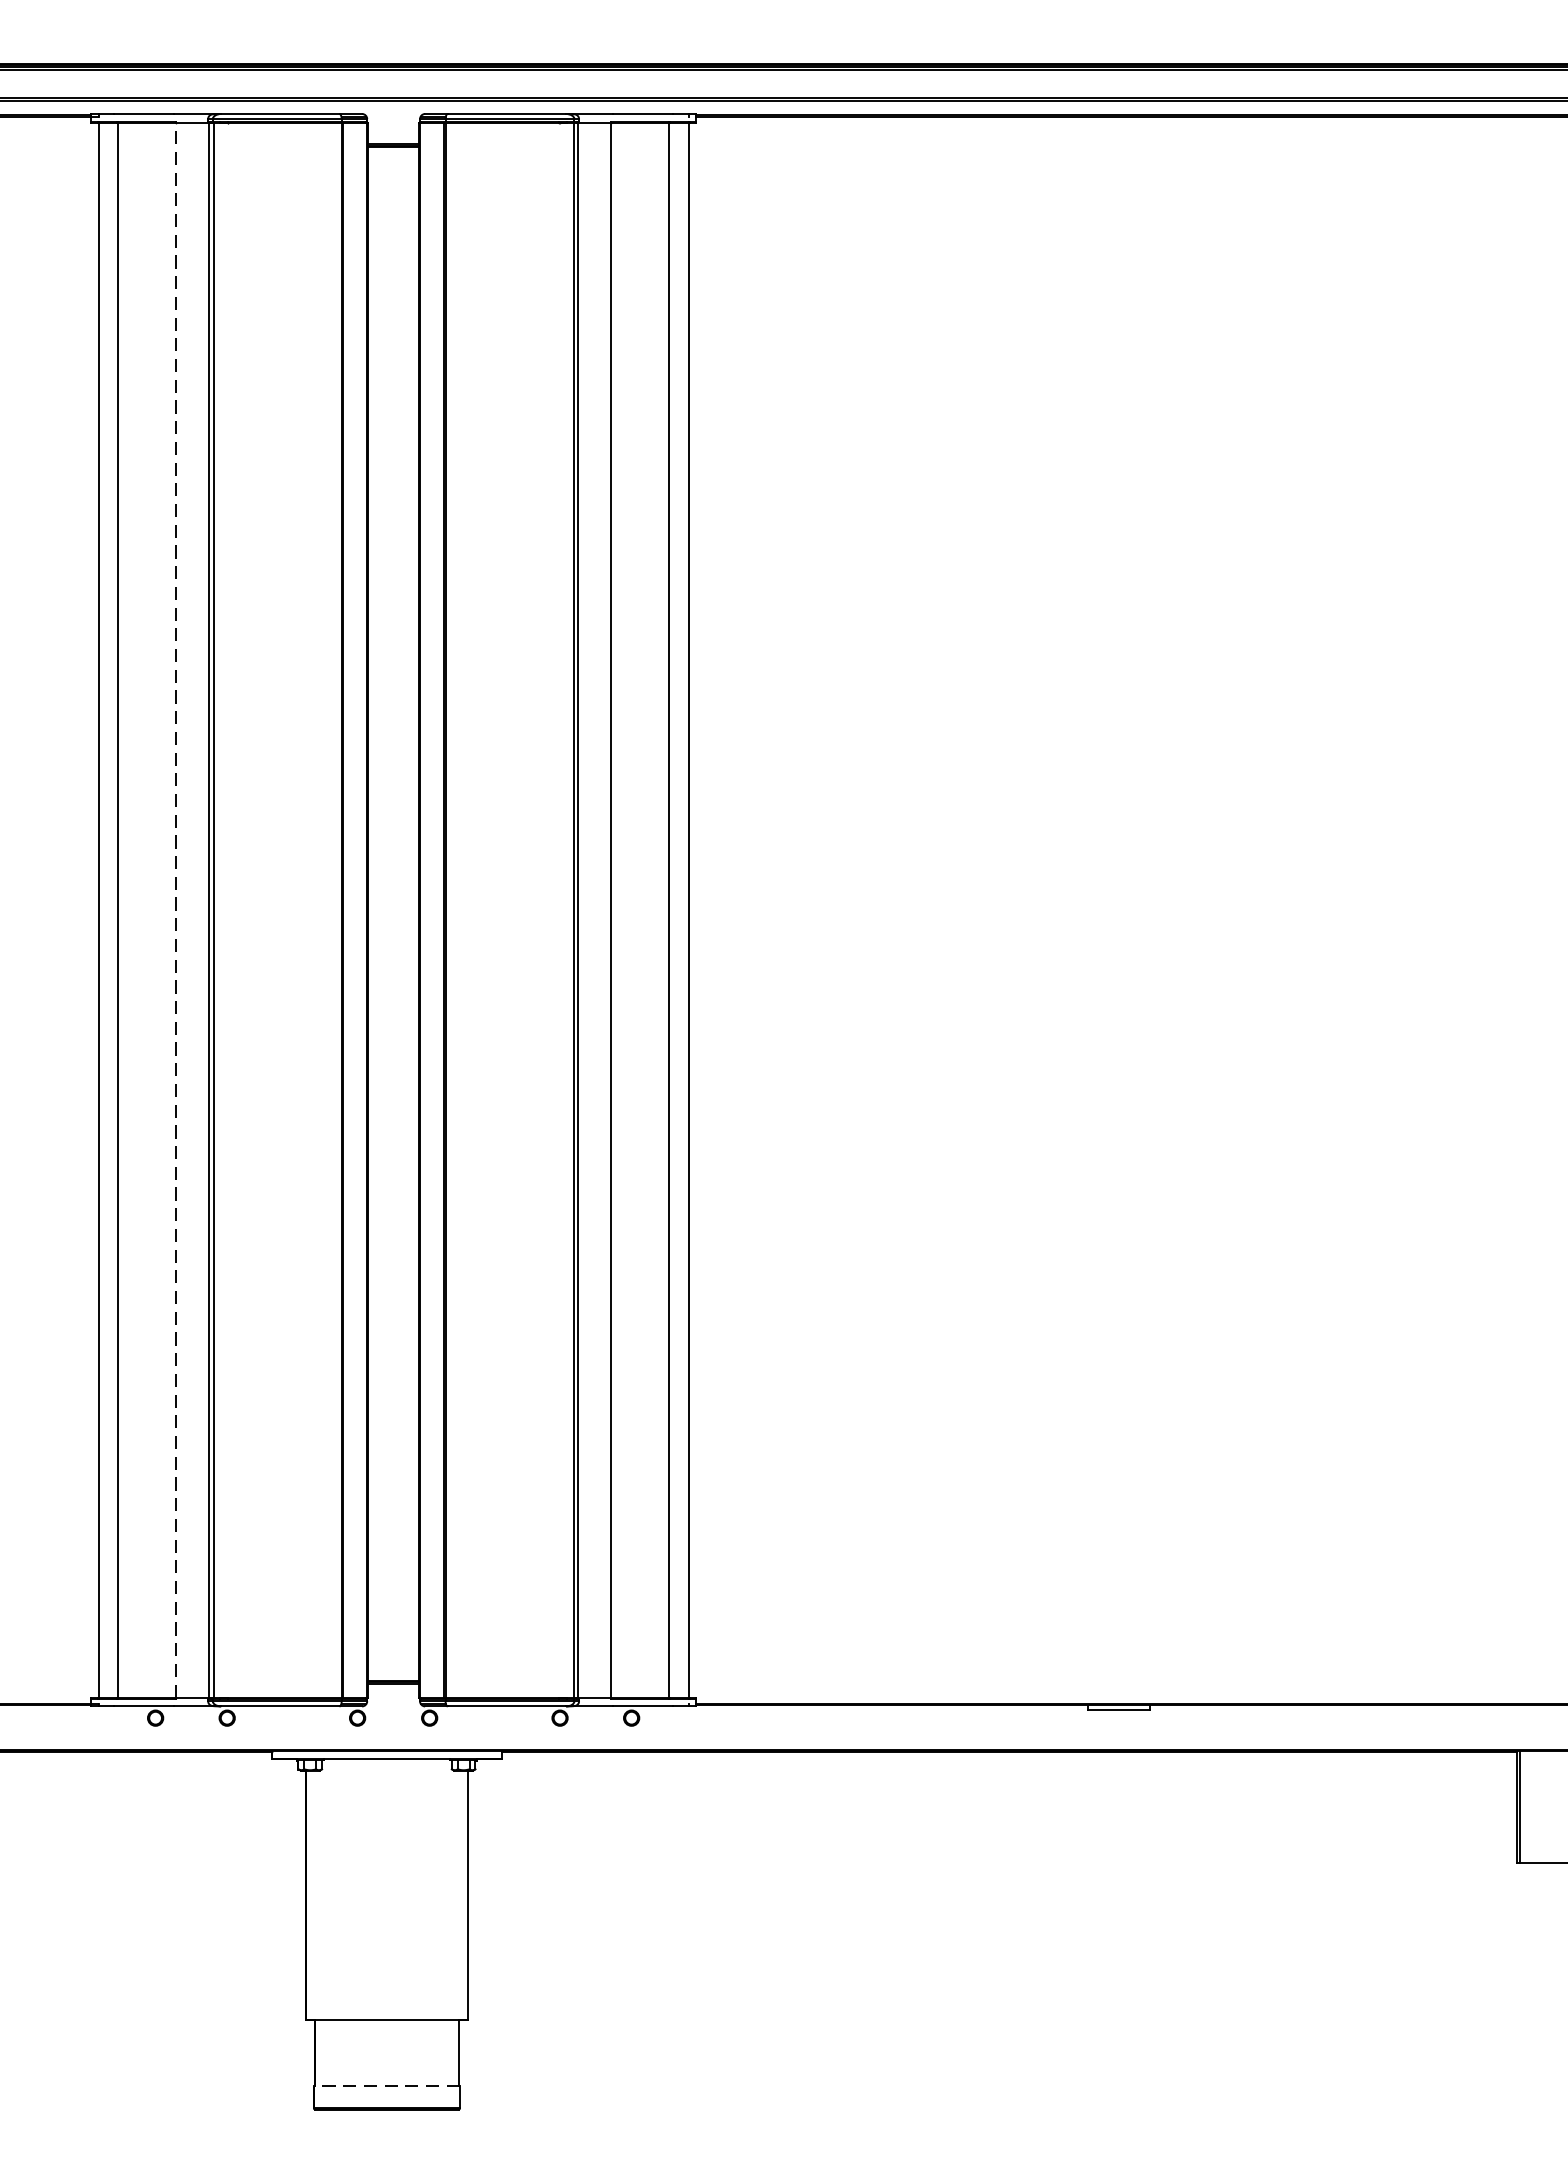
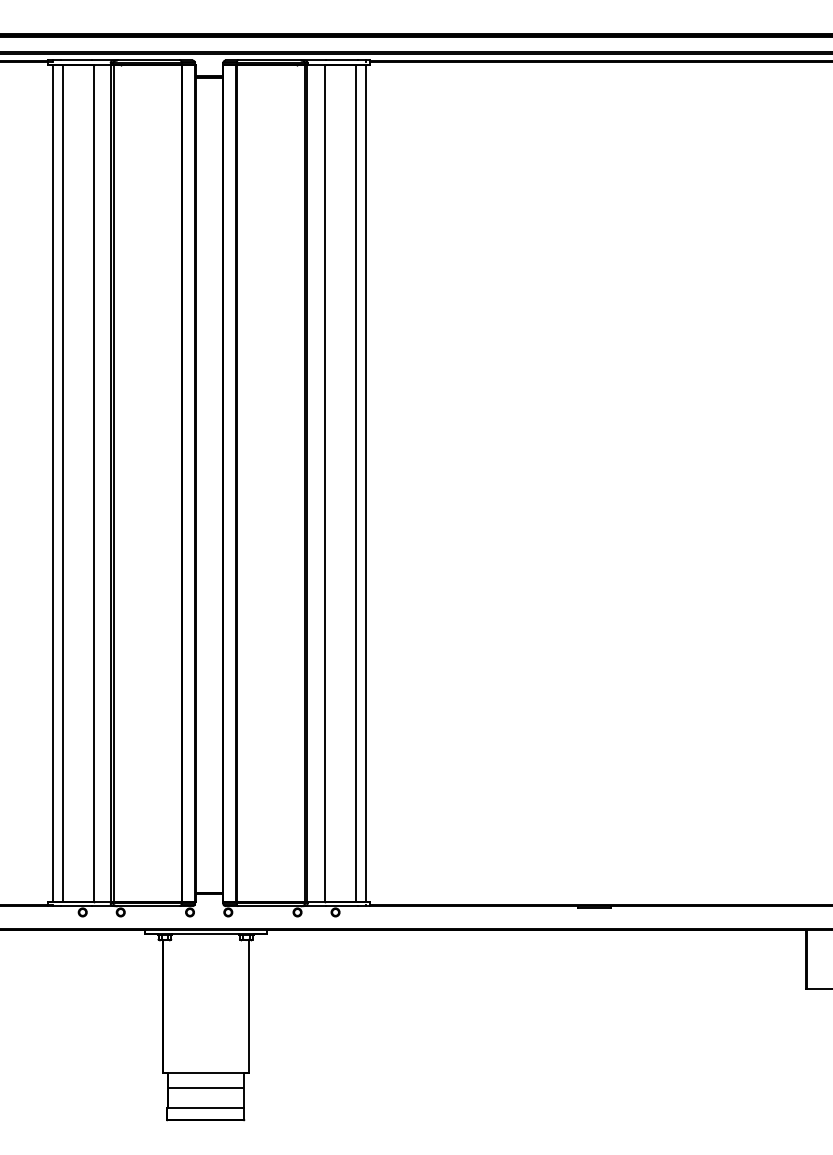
line: (175, 908) -> (93, 482), dashed -> solid
line: (386, 2049) -> (205, 1088), added
line: (386, 2085) -> (205, 1107), dashed -> solid

